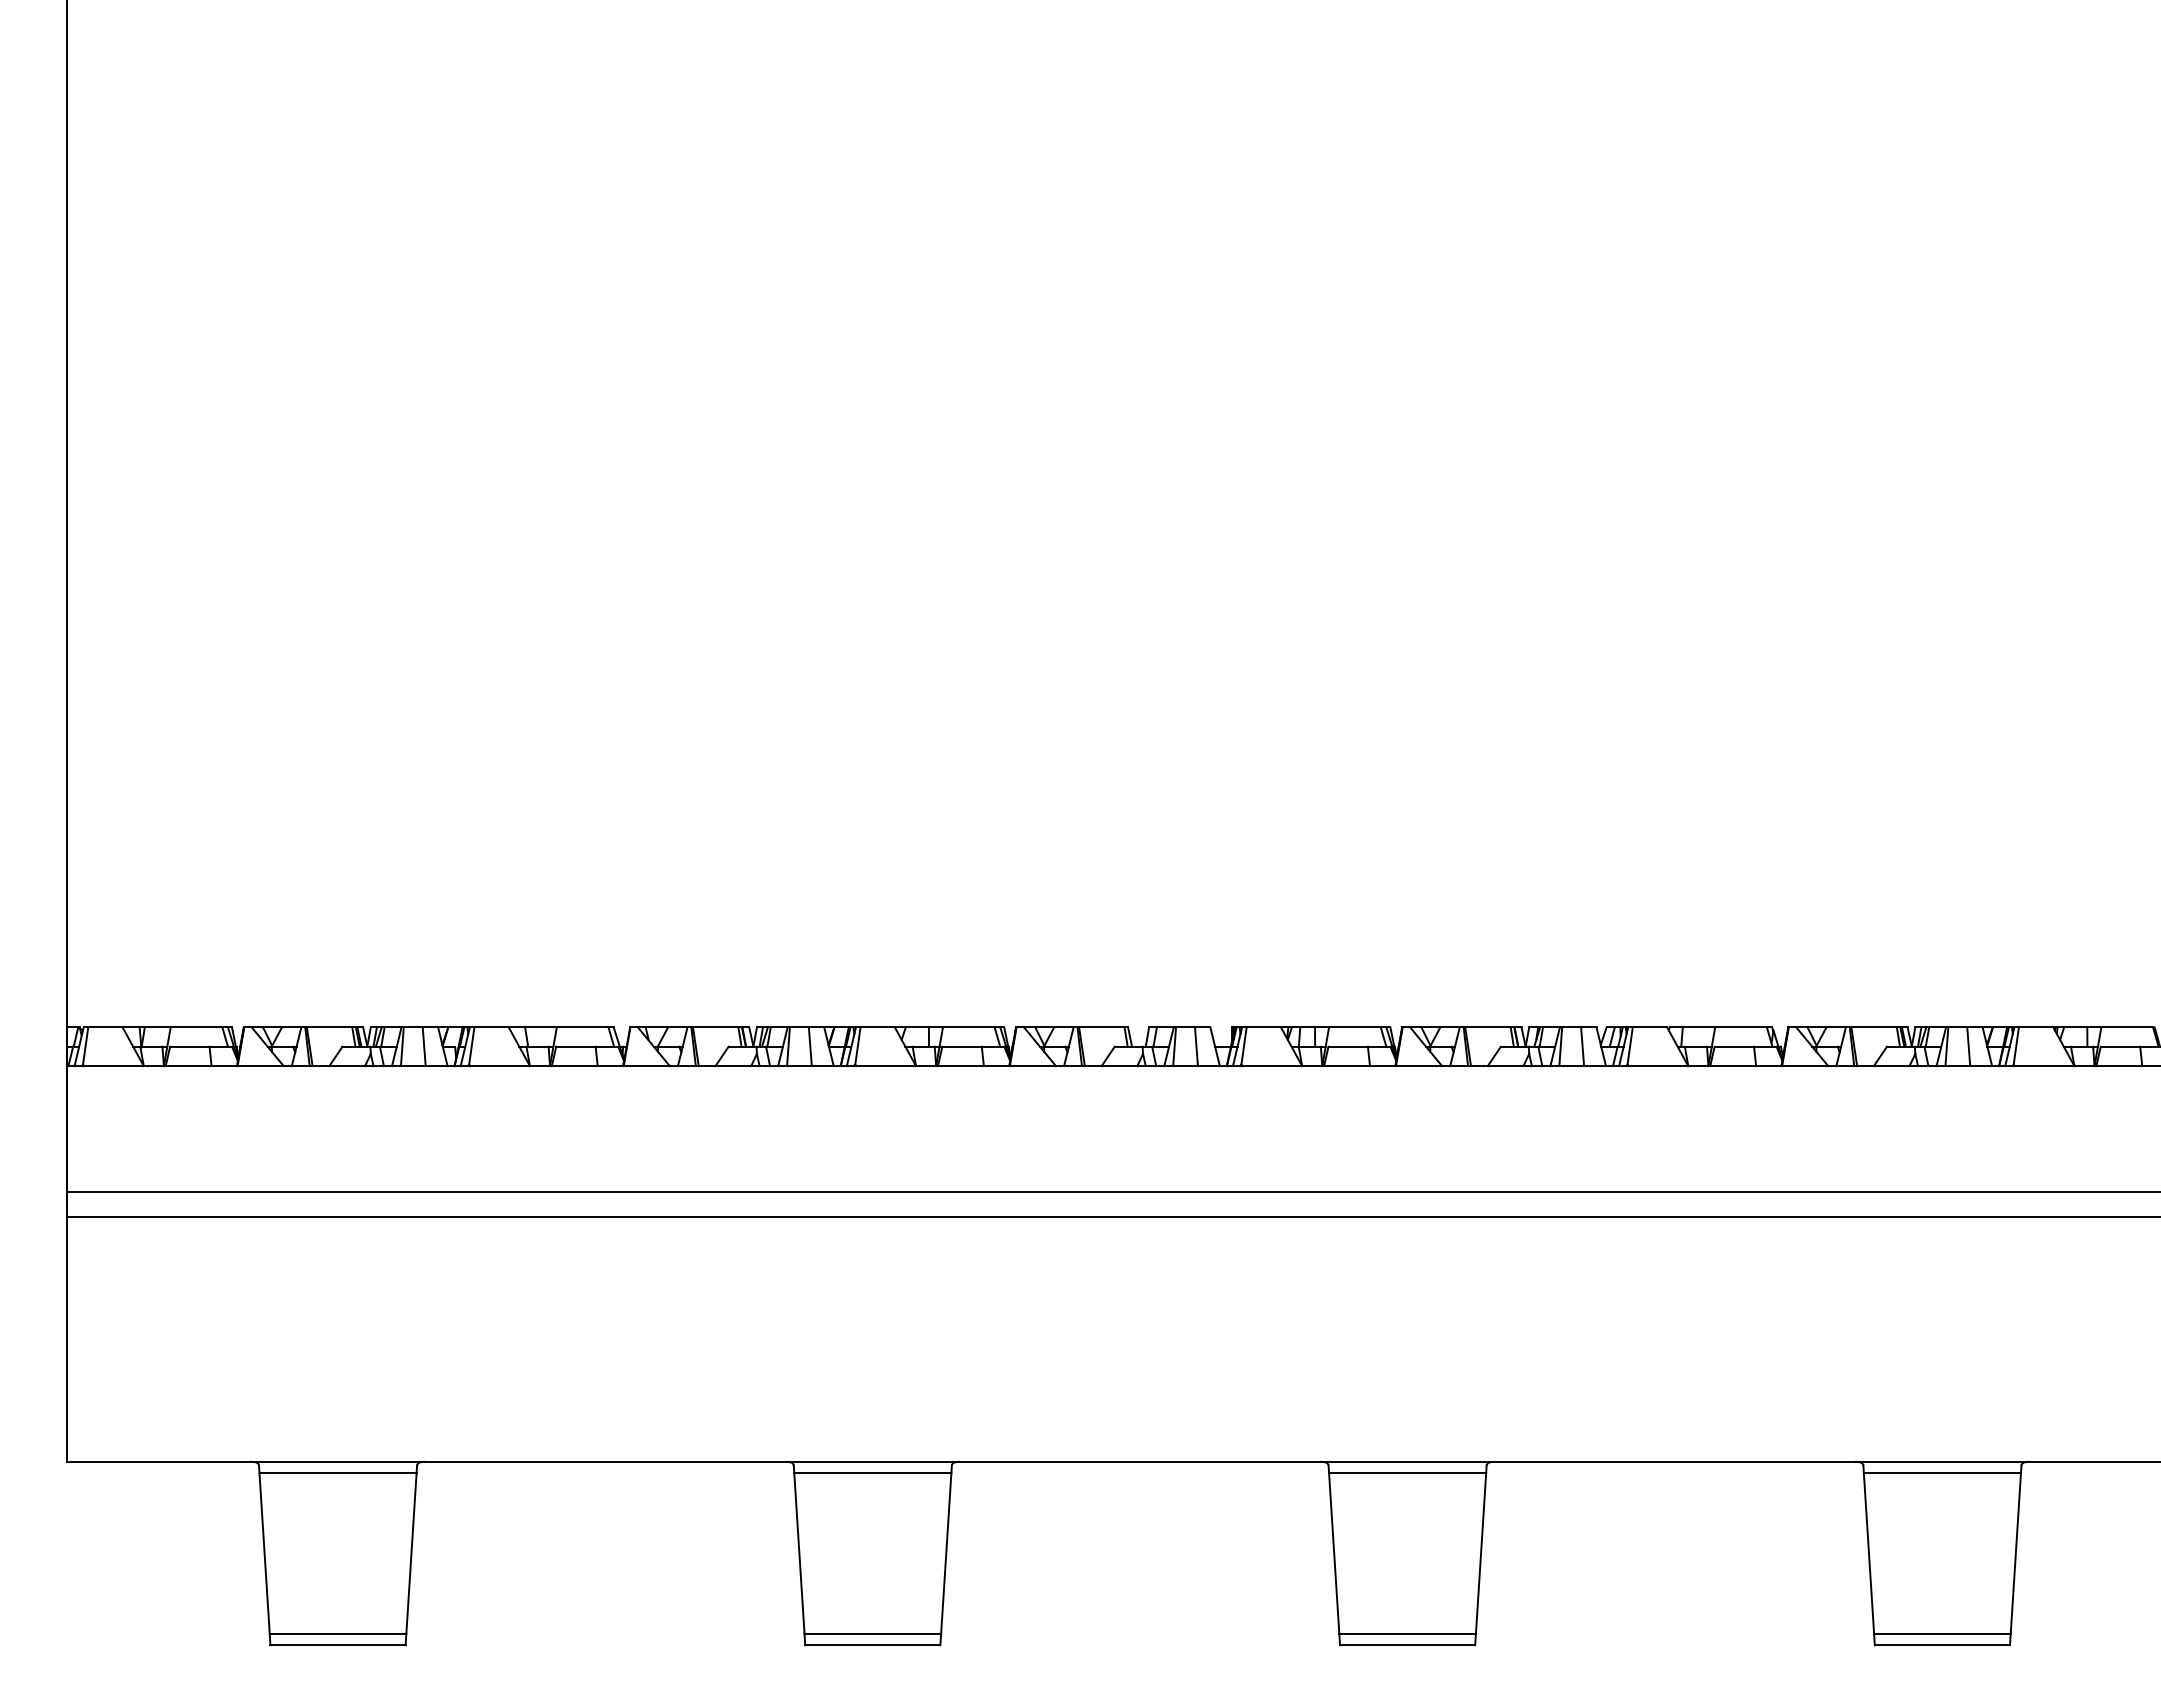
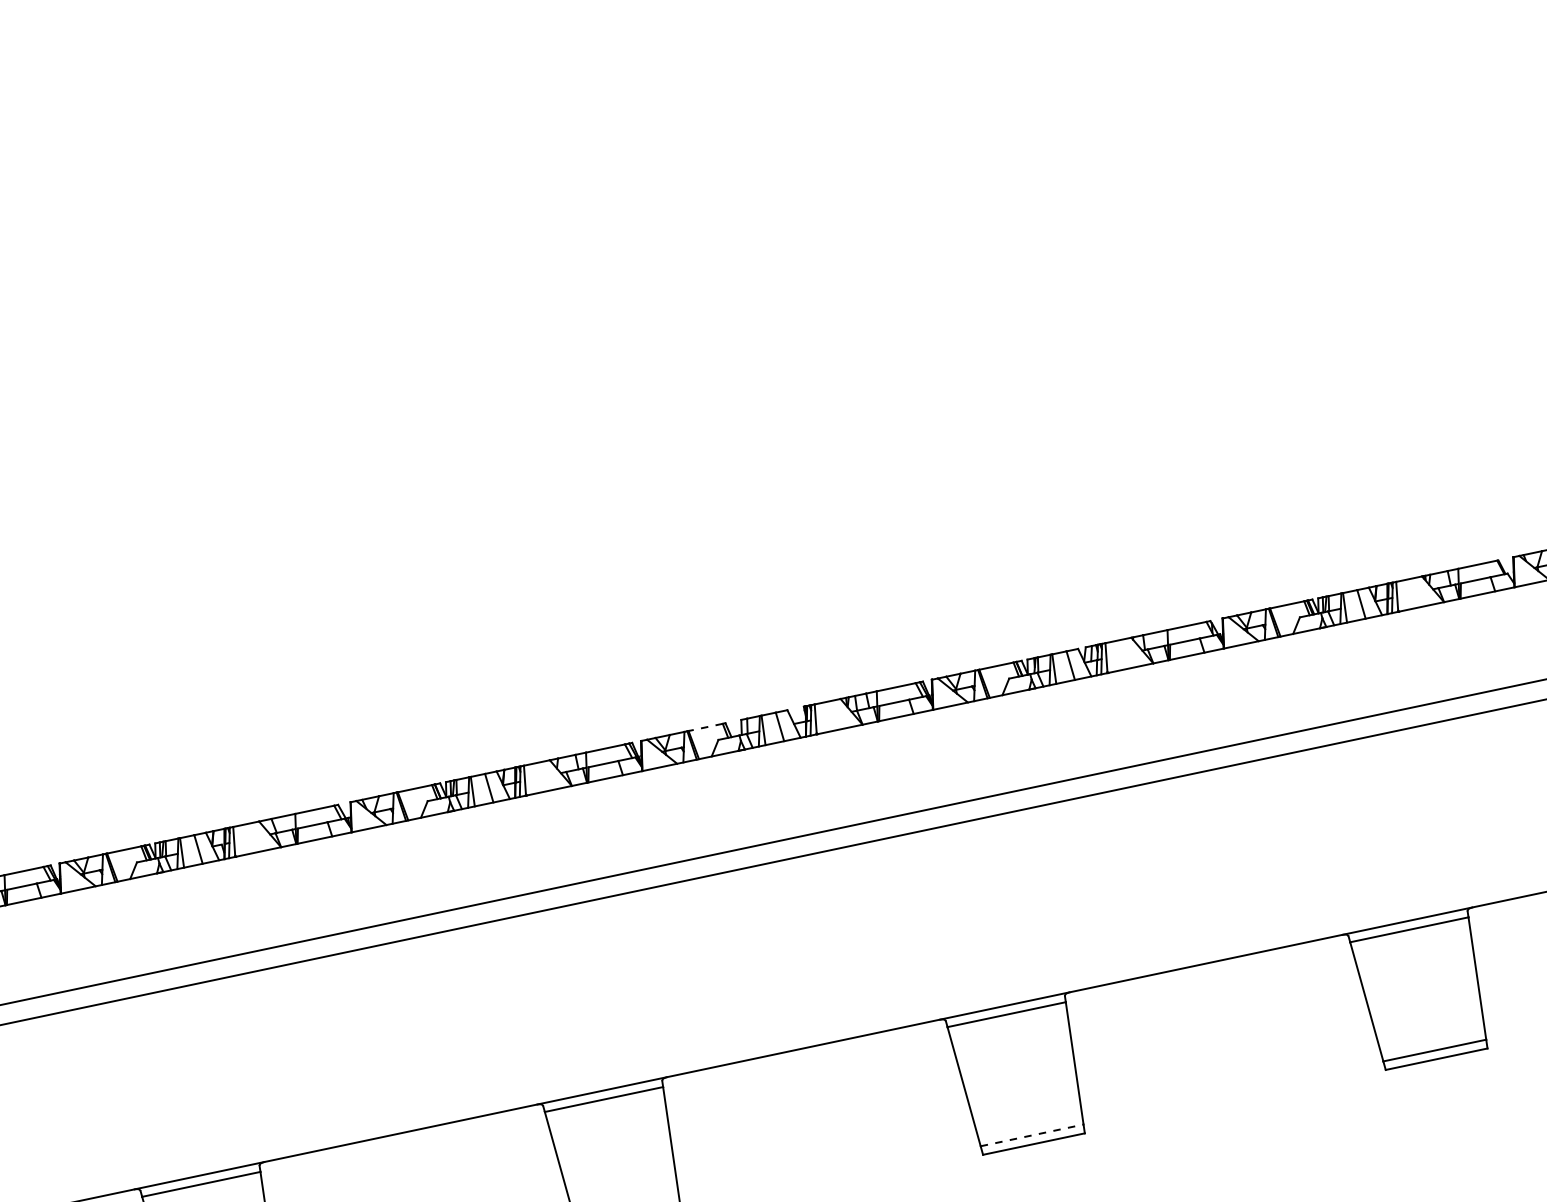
line: (1101, 1027) -> (705, 727), solid -> dashed
line: (1408, 1633) -> (1032, 1135), solid -> dashed

